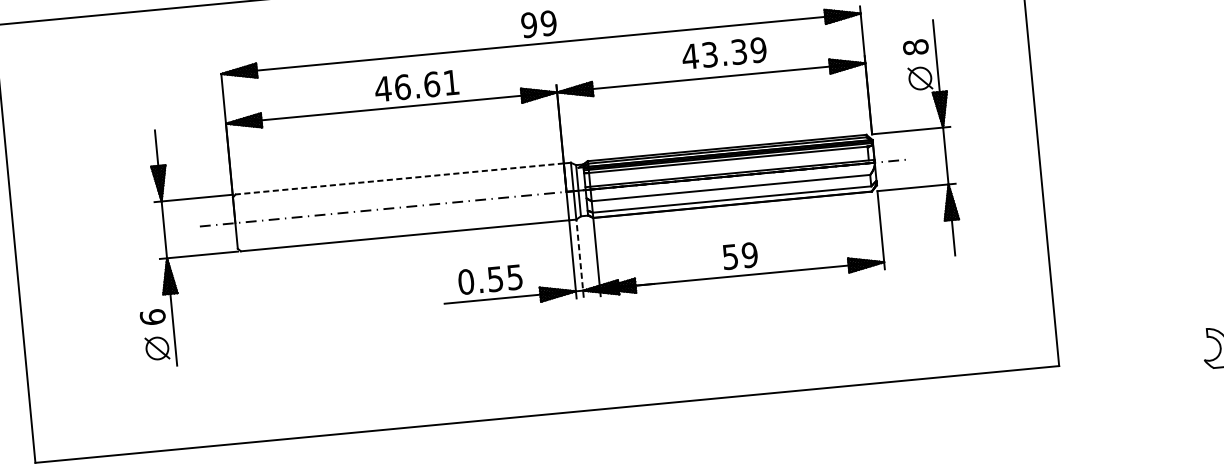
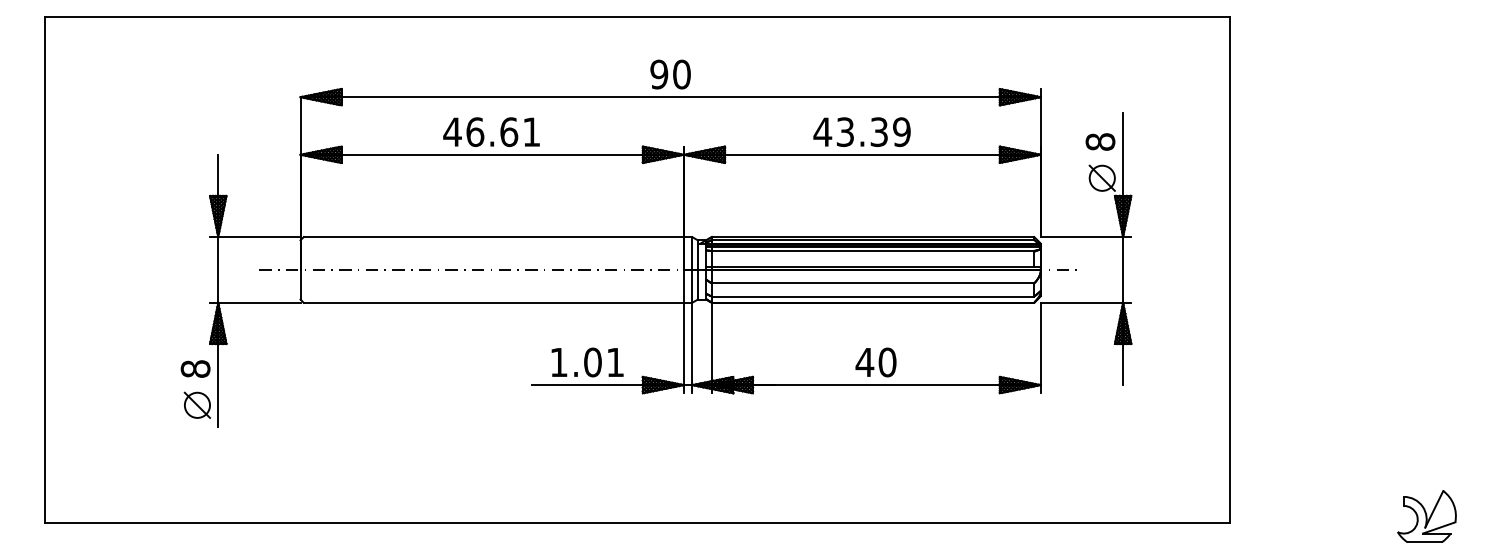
text: (548, 23) -> (681, 74), 99 -> 90
text: (723, 52) -> (861, 131), moved
text: (416, 85) -> (491, 131), moved
line: (399, 179) -> (493, 237), dashed -> solid
text: (739, 256) -> (875, 362), 59 -> 40
line: (580, 258) -> (692, 347), dashed -> solid
text: (489, 279) -> (586, 362), 0.55 -> 1.01
text: (152, 316) -> (195, 368), 6 -> 8

